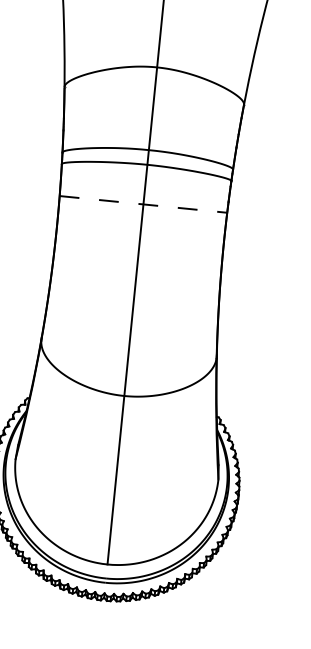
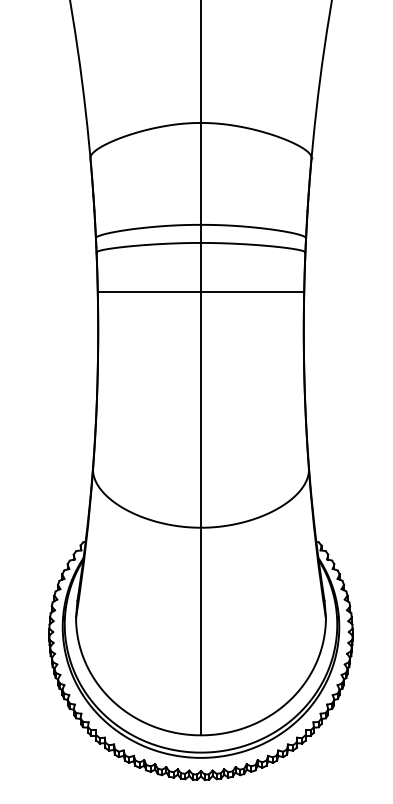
line: (143, 204) -> (201, 291), dashed -> solid

